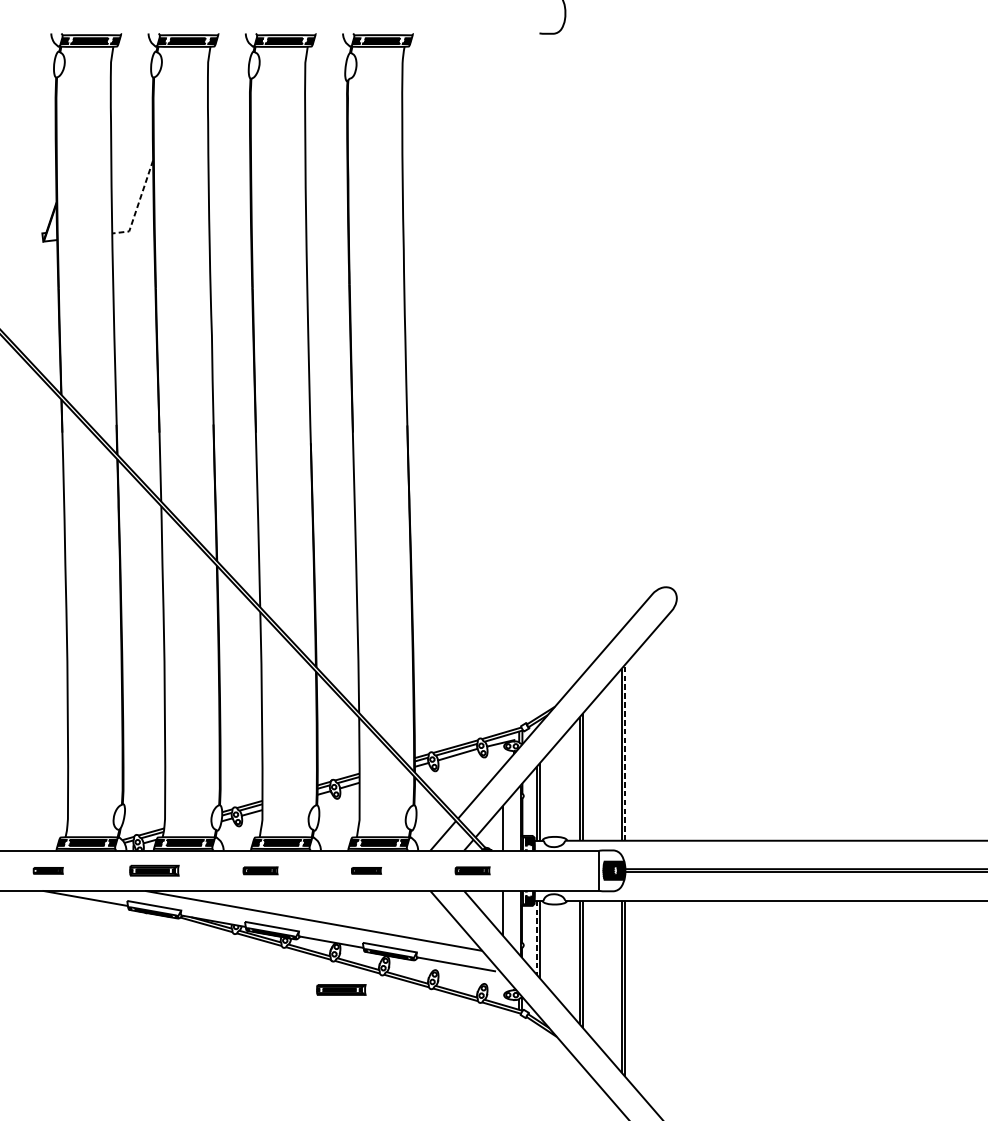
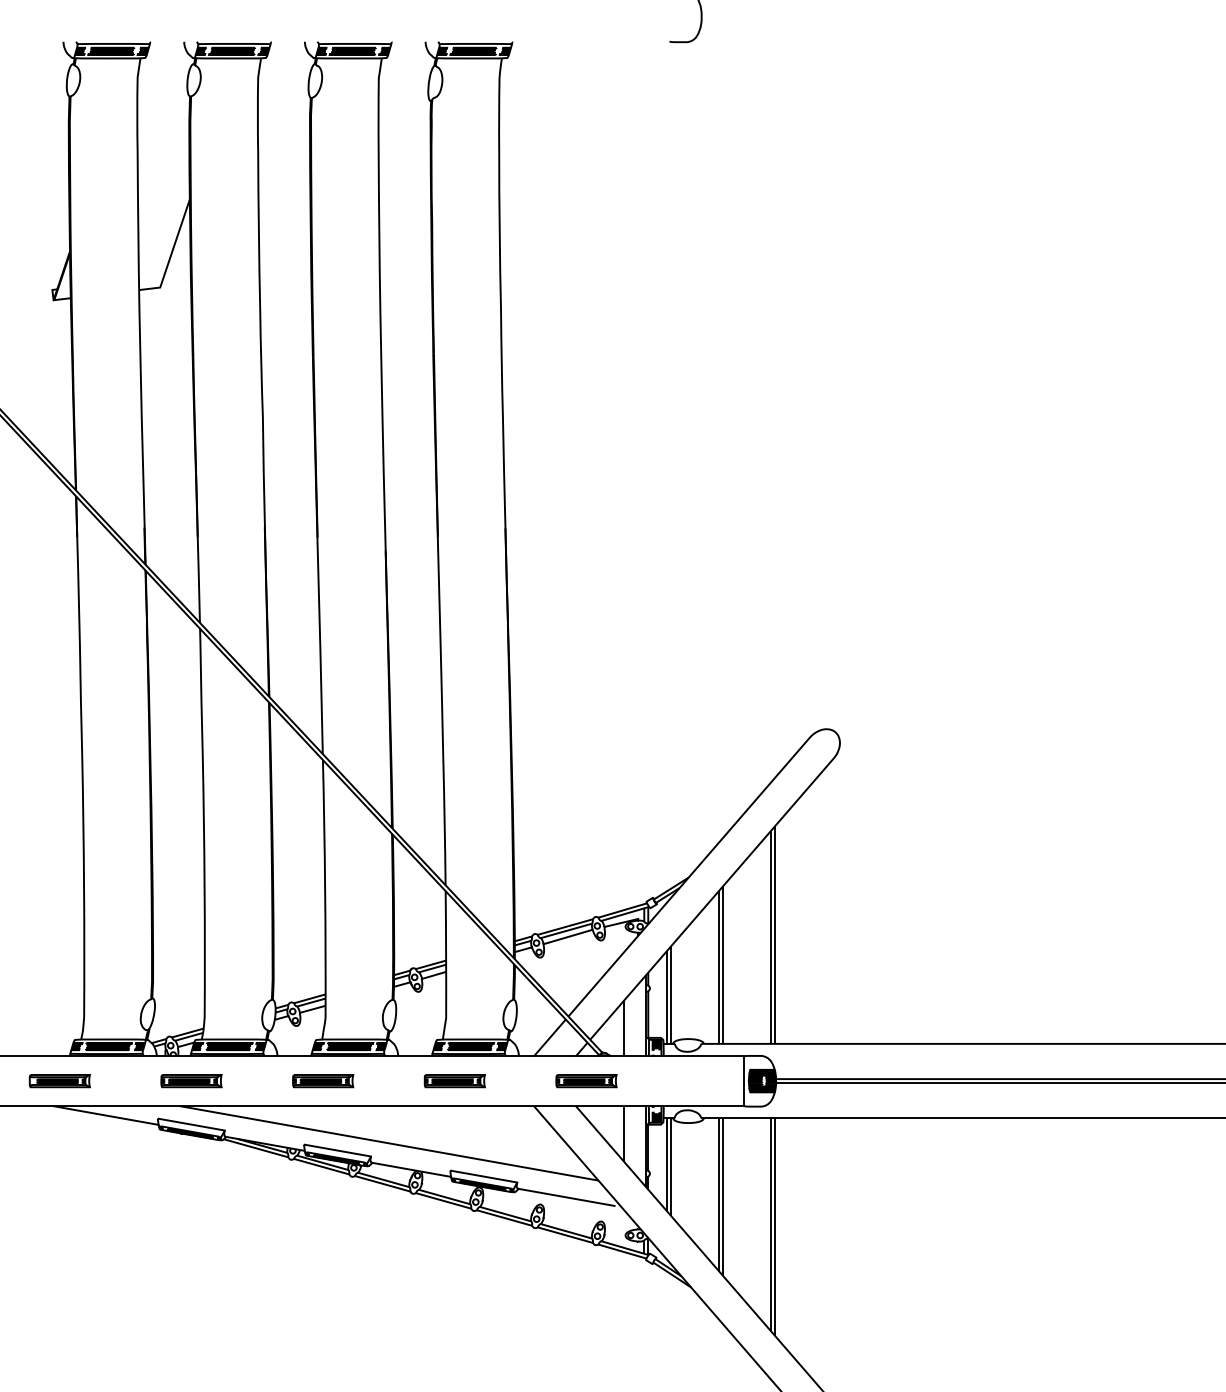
line: (138, 204) -> (171, 254), dashed -> solid
line: (624, 752) -> (775, 934), dashed -> solid
part: (48, 871) -> (59, 1081), size x1.67
part: (260, 871) -> (323, 1081), size x1.43
part: (366, 871) -> (454, 1081), size x1.67
part: (472, 871) -> (586, 1081), size x1.43
line: (537, 938) -> (666, 1165), dashed -> solid
part: (341, 990) -> (423, 1229), removed

